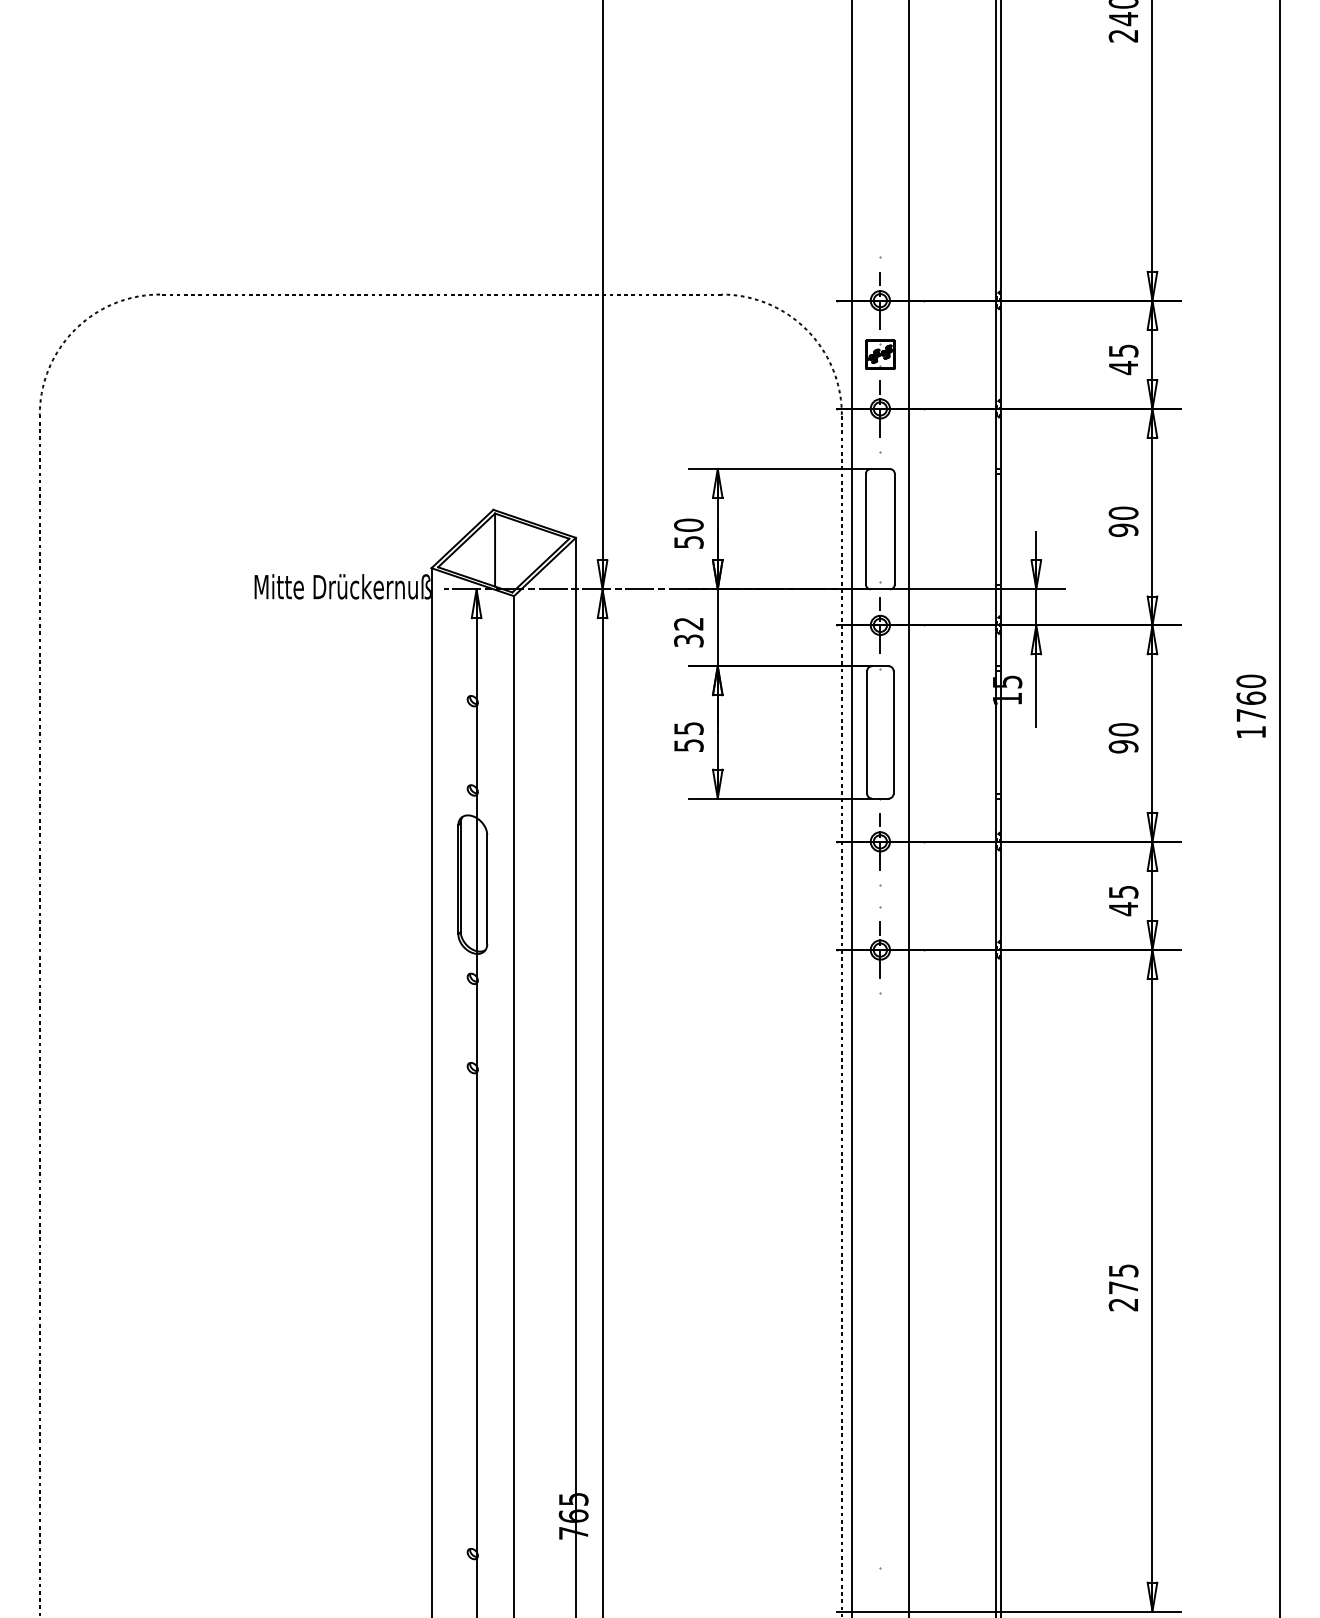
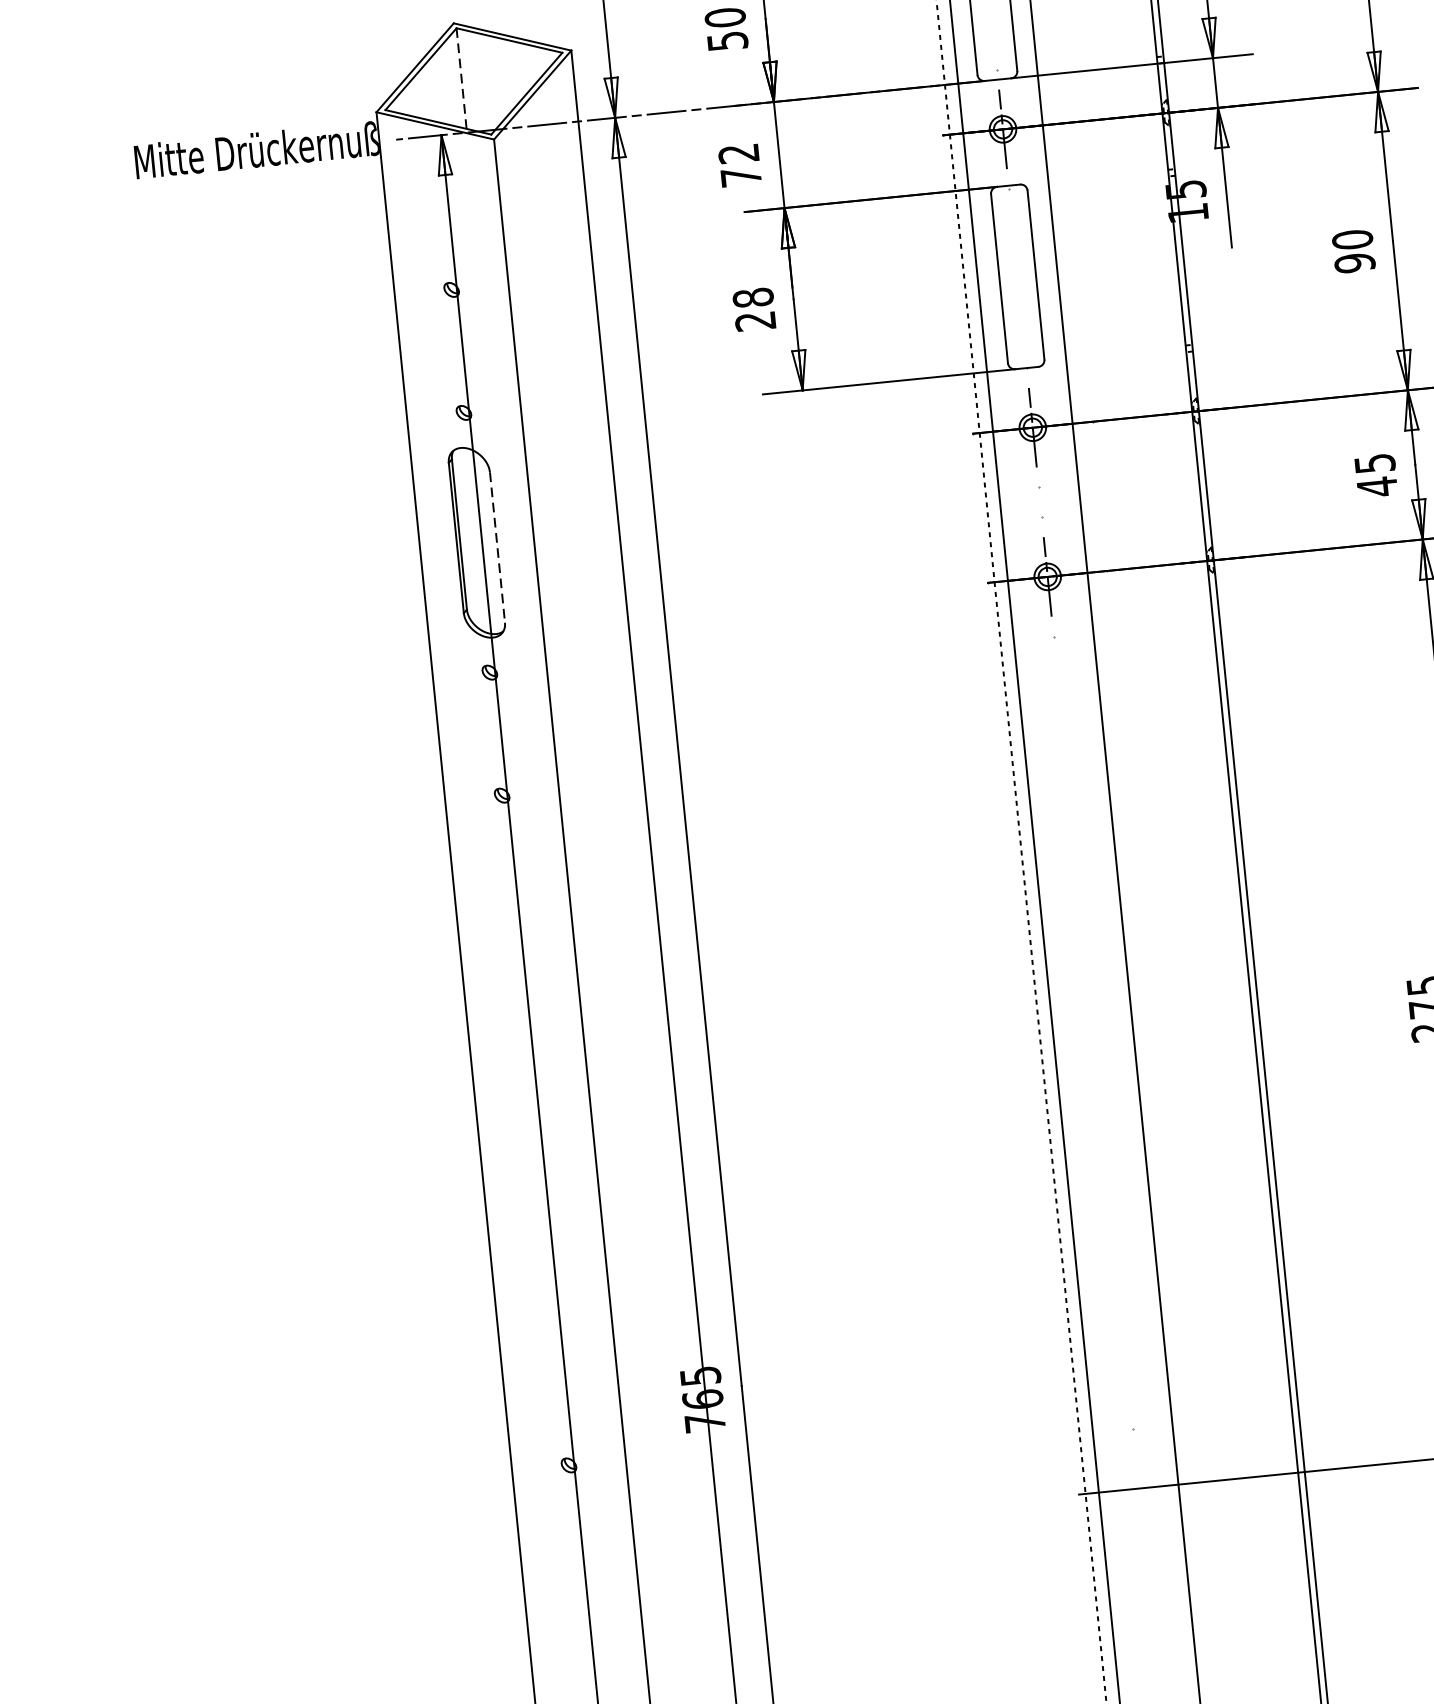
line: (495, 550) -> (462, 79), solid -> dashed
text: (688, 640) -> (740, 176), 32 -> 72
text: (688, 737) -> (753, 310), 55 -> 28
line: (487, 889) -> (497, 547), solid -> dashed

